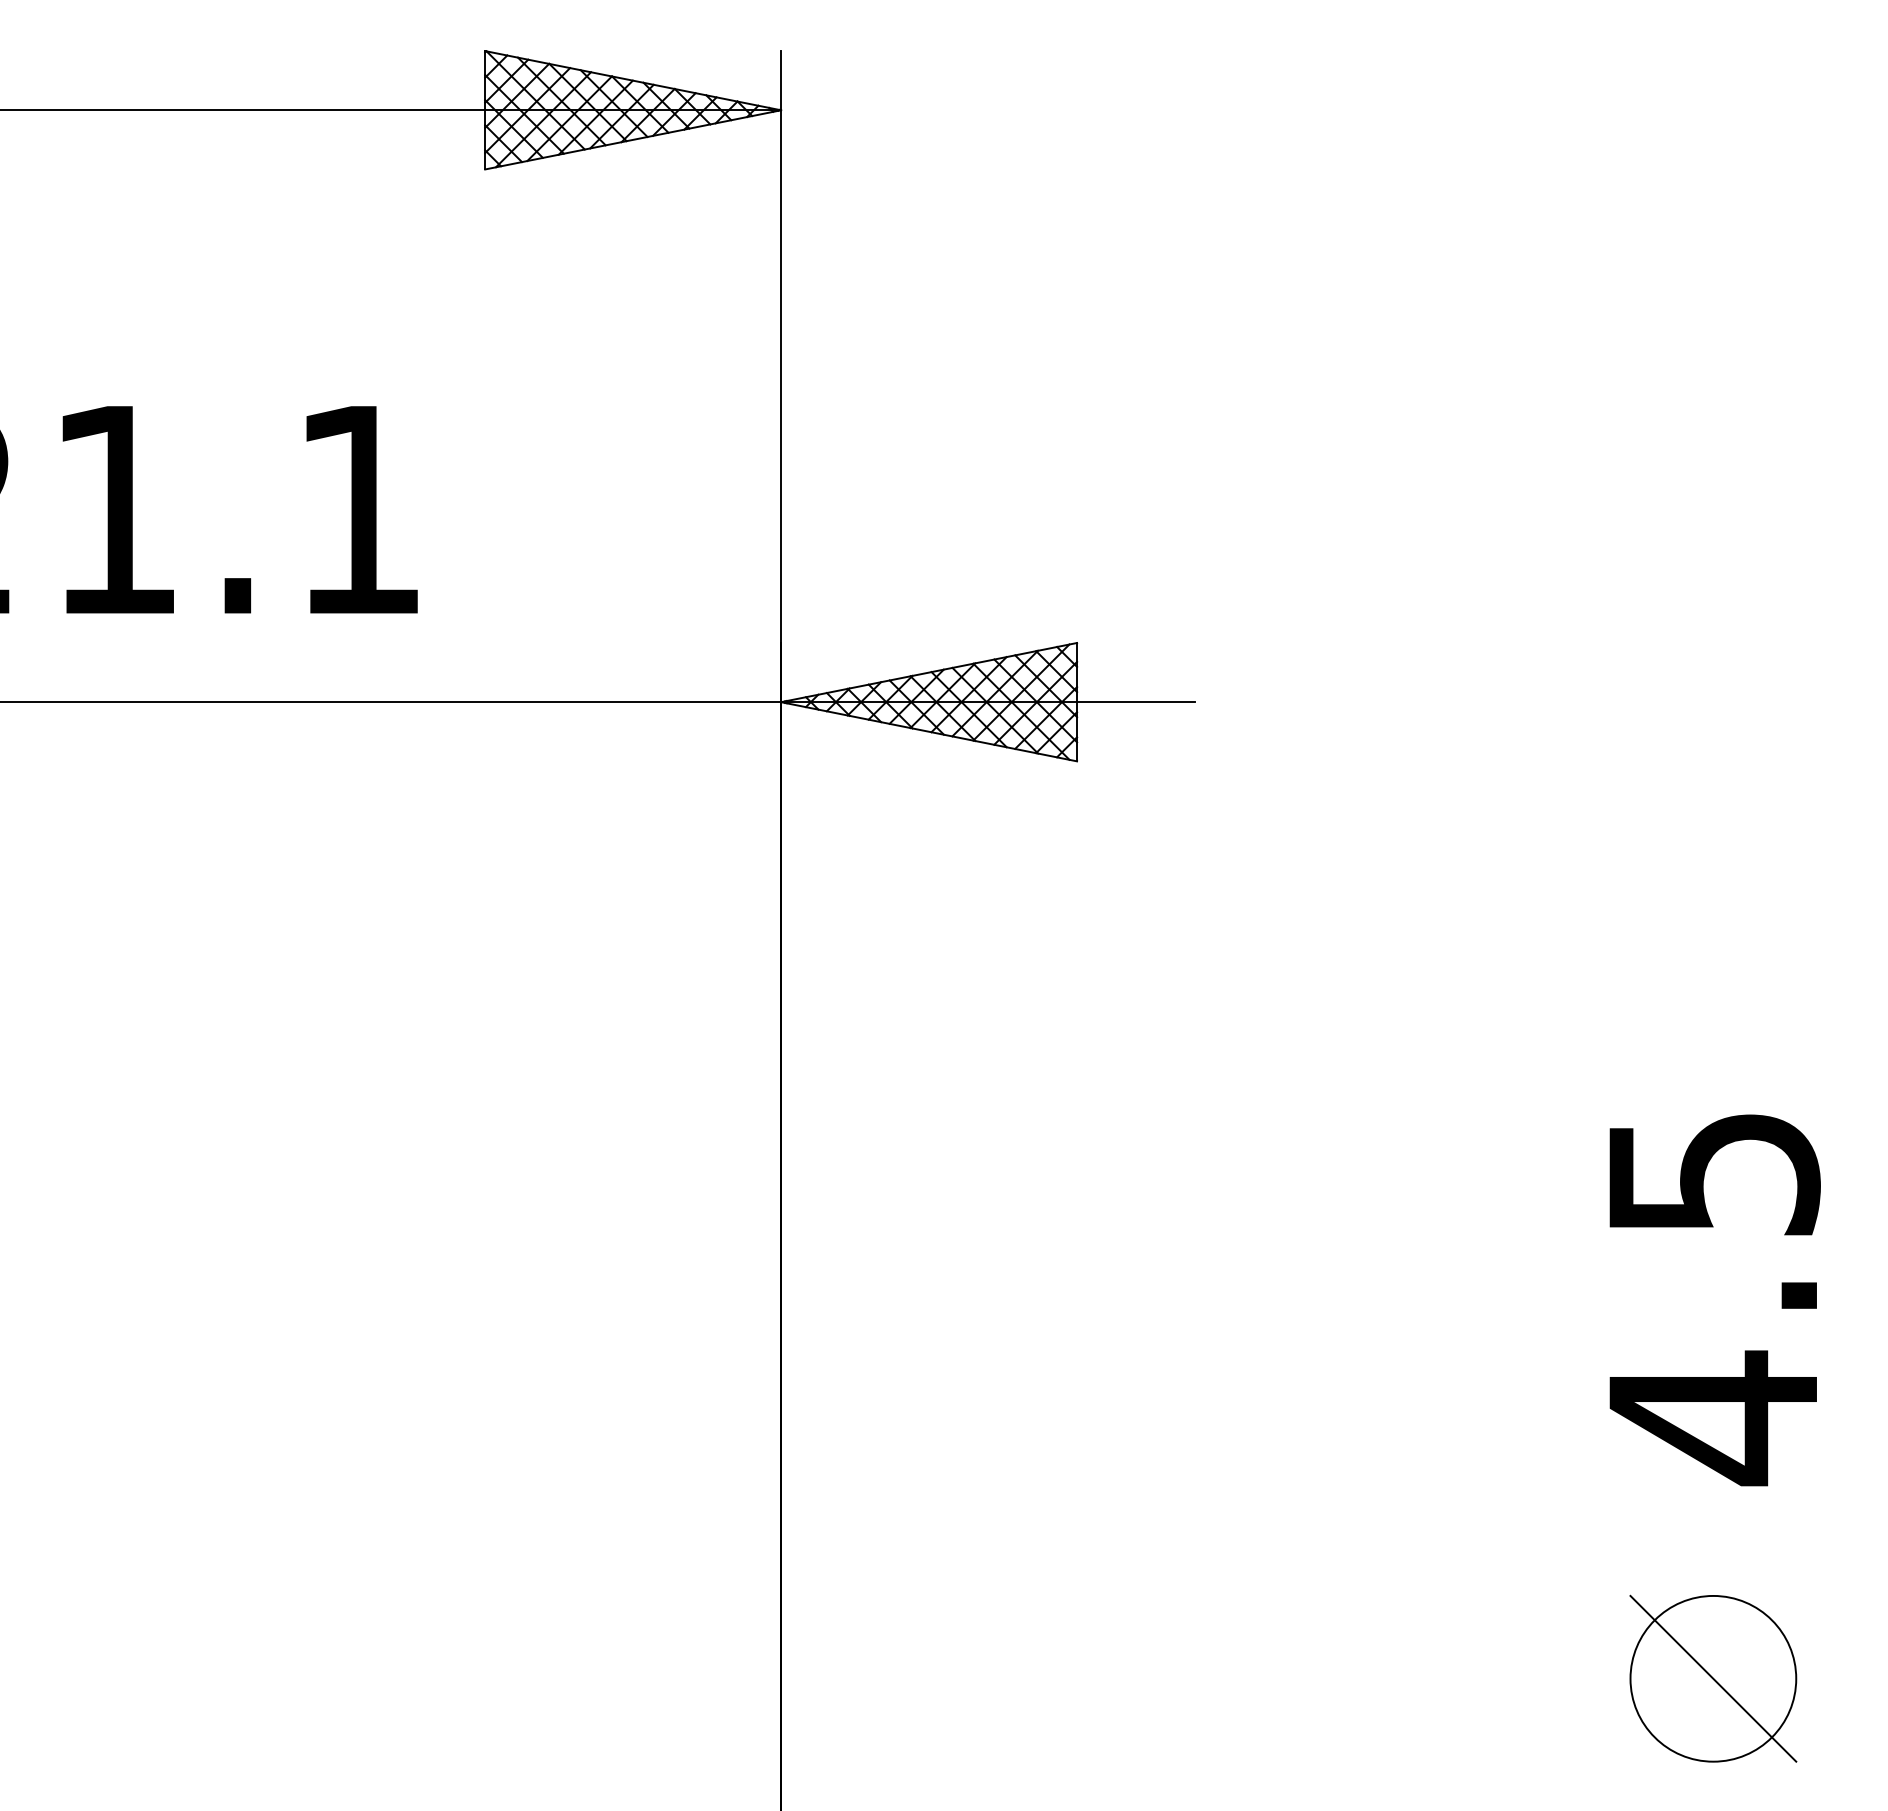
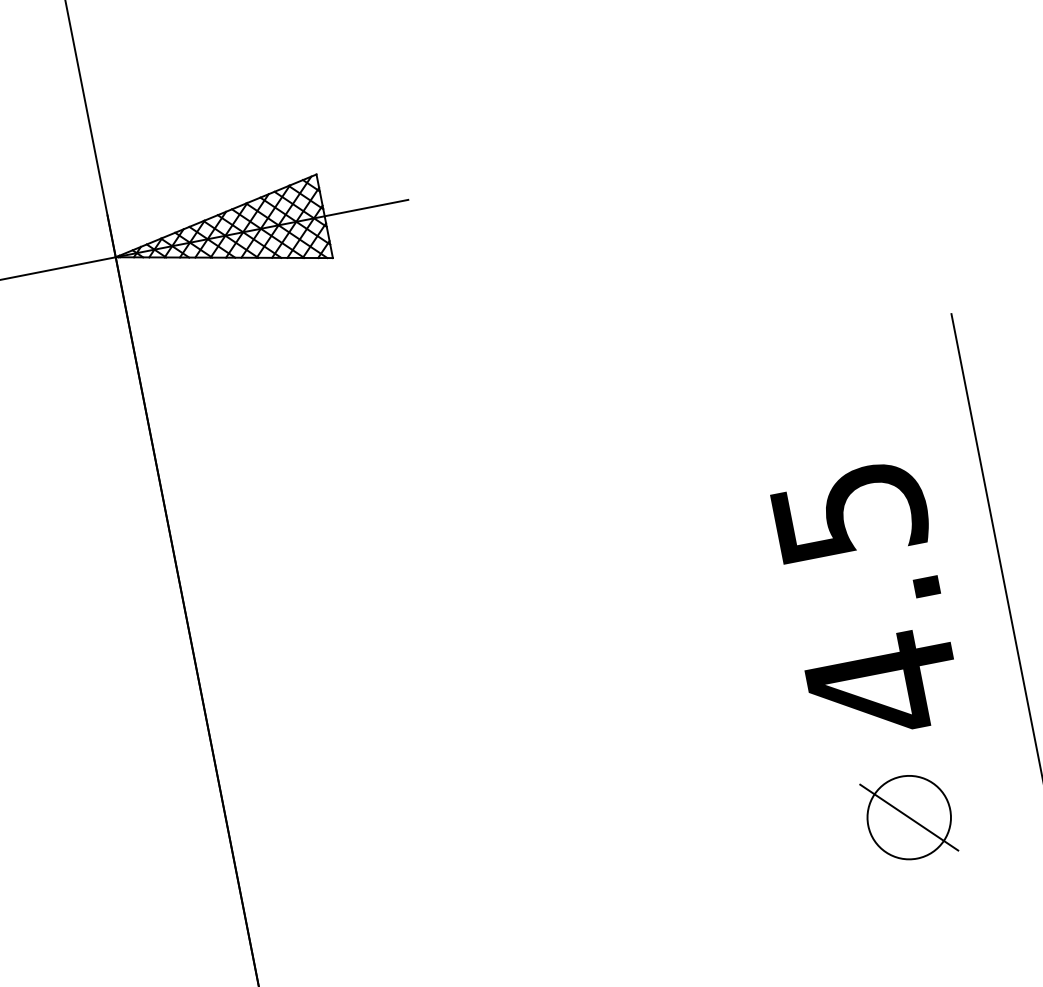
text: (1714, 1300) -> (867, 601), moved
part: (1713, 1678) -> (909, 817), size x0.7

